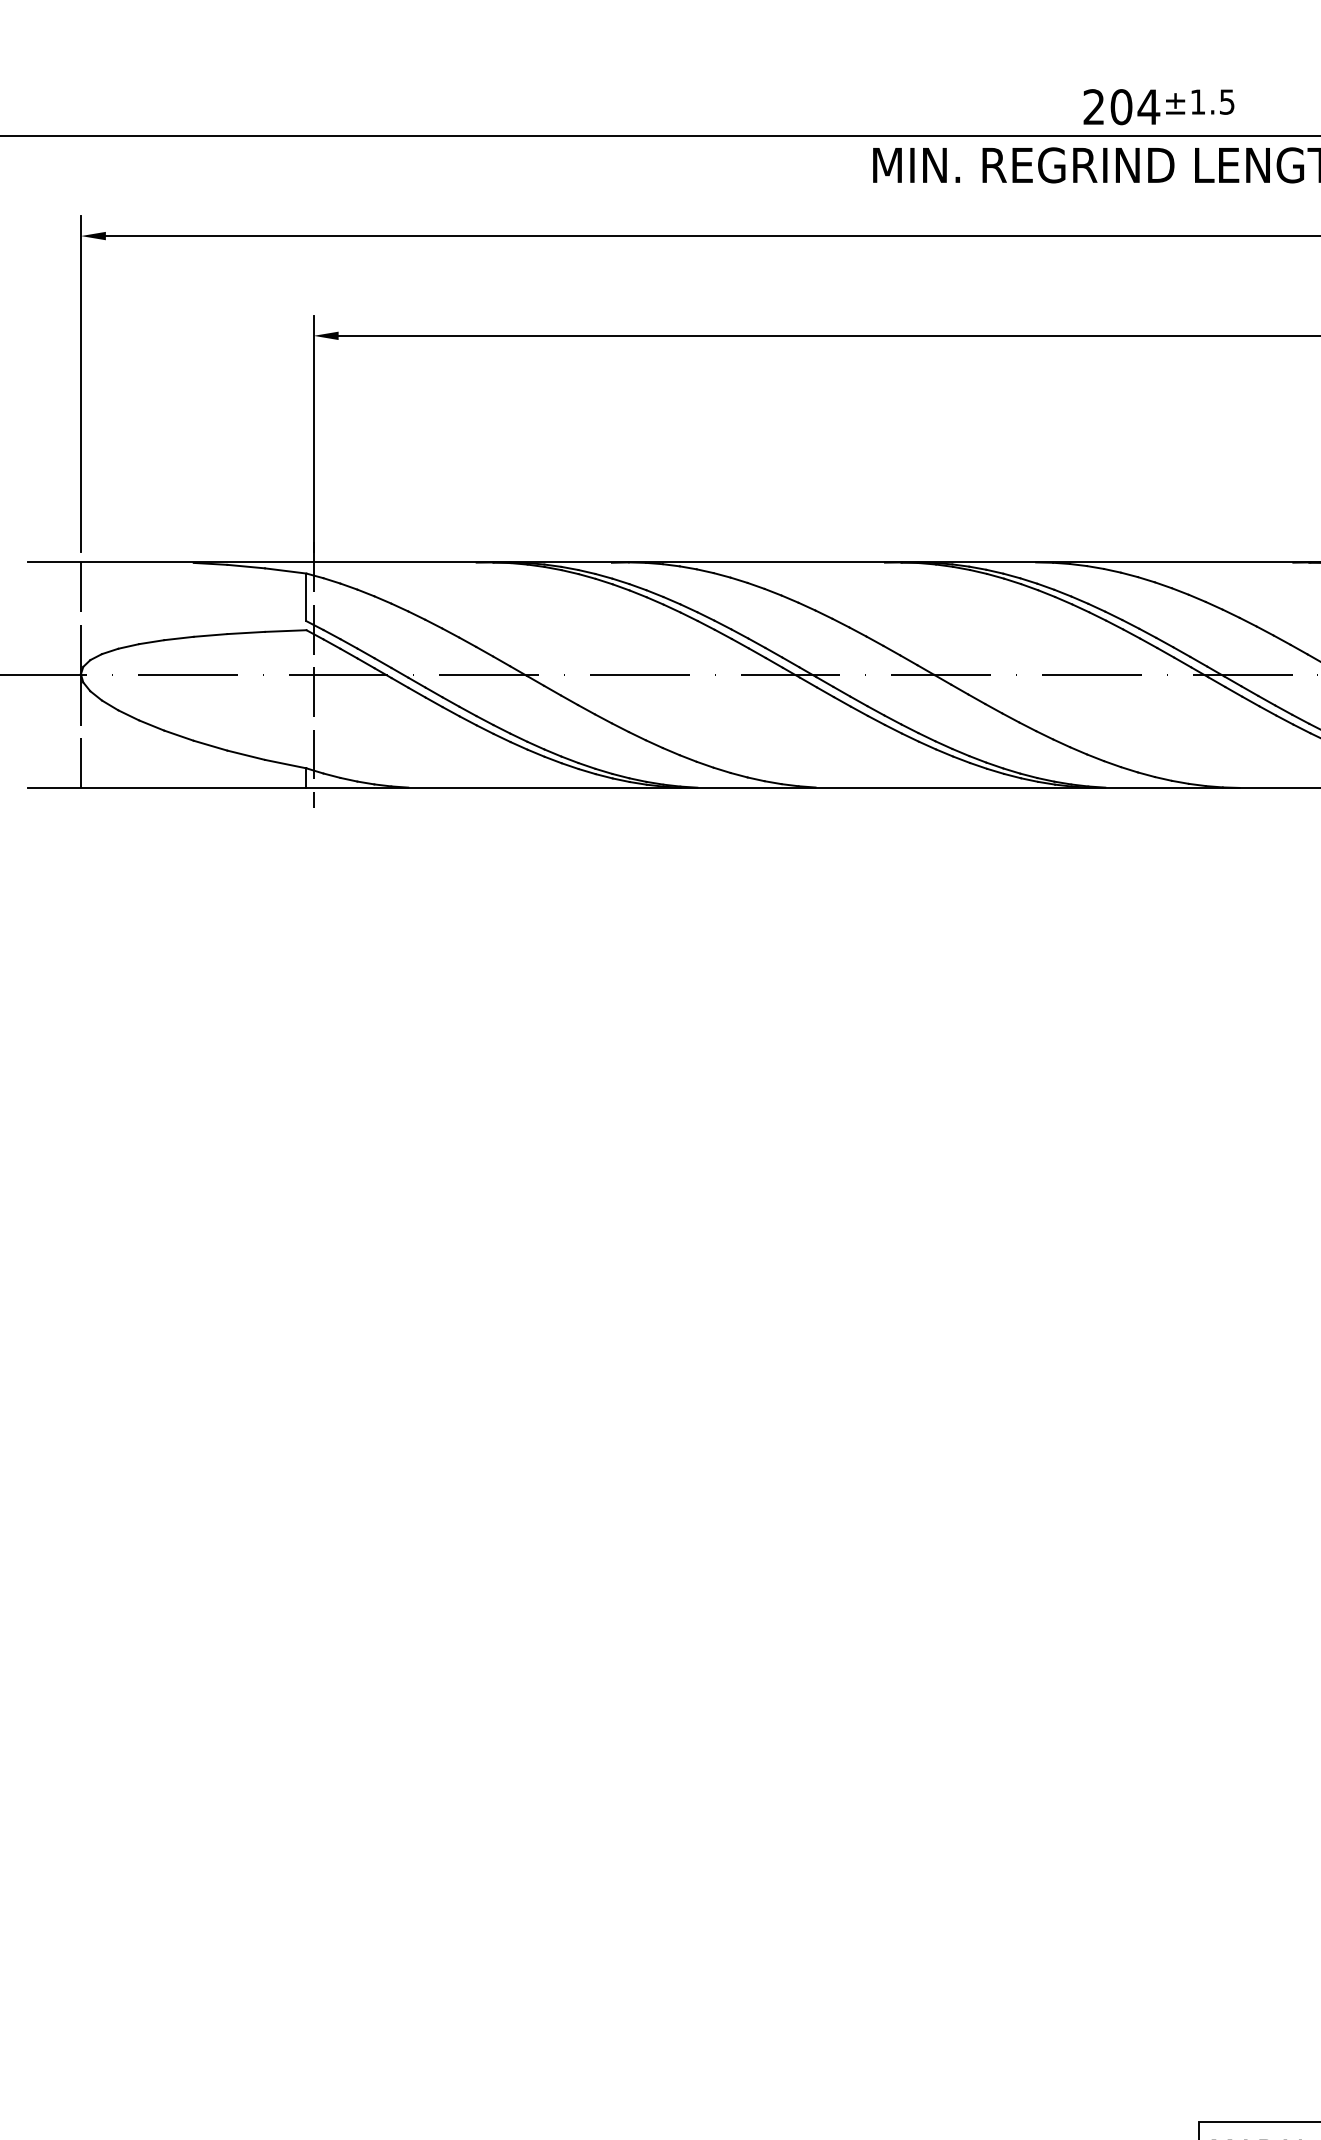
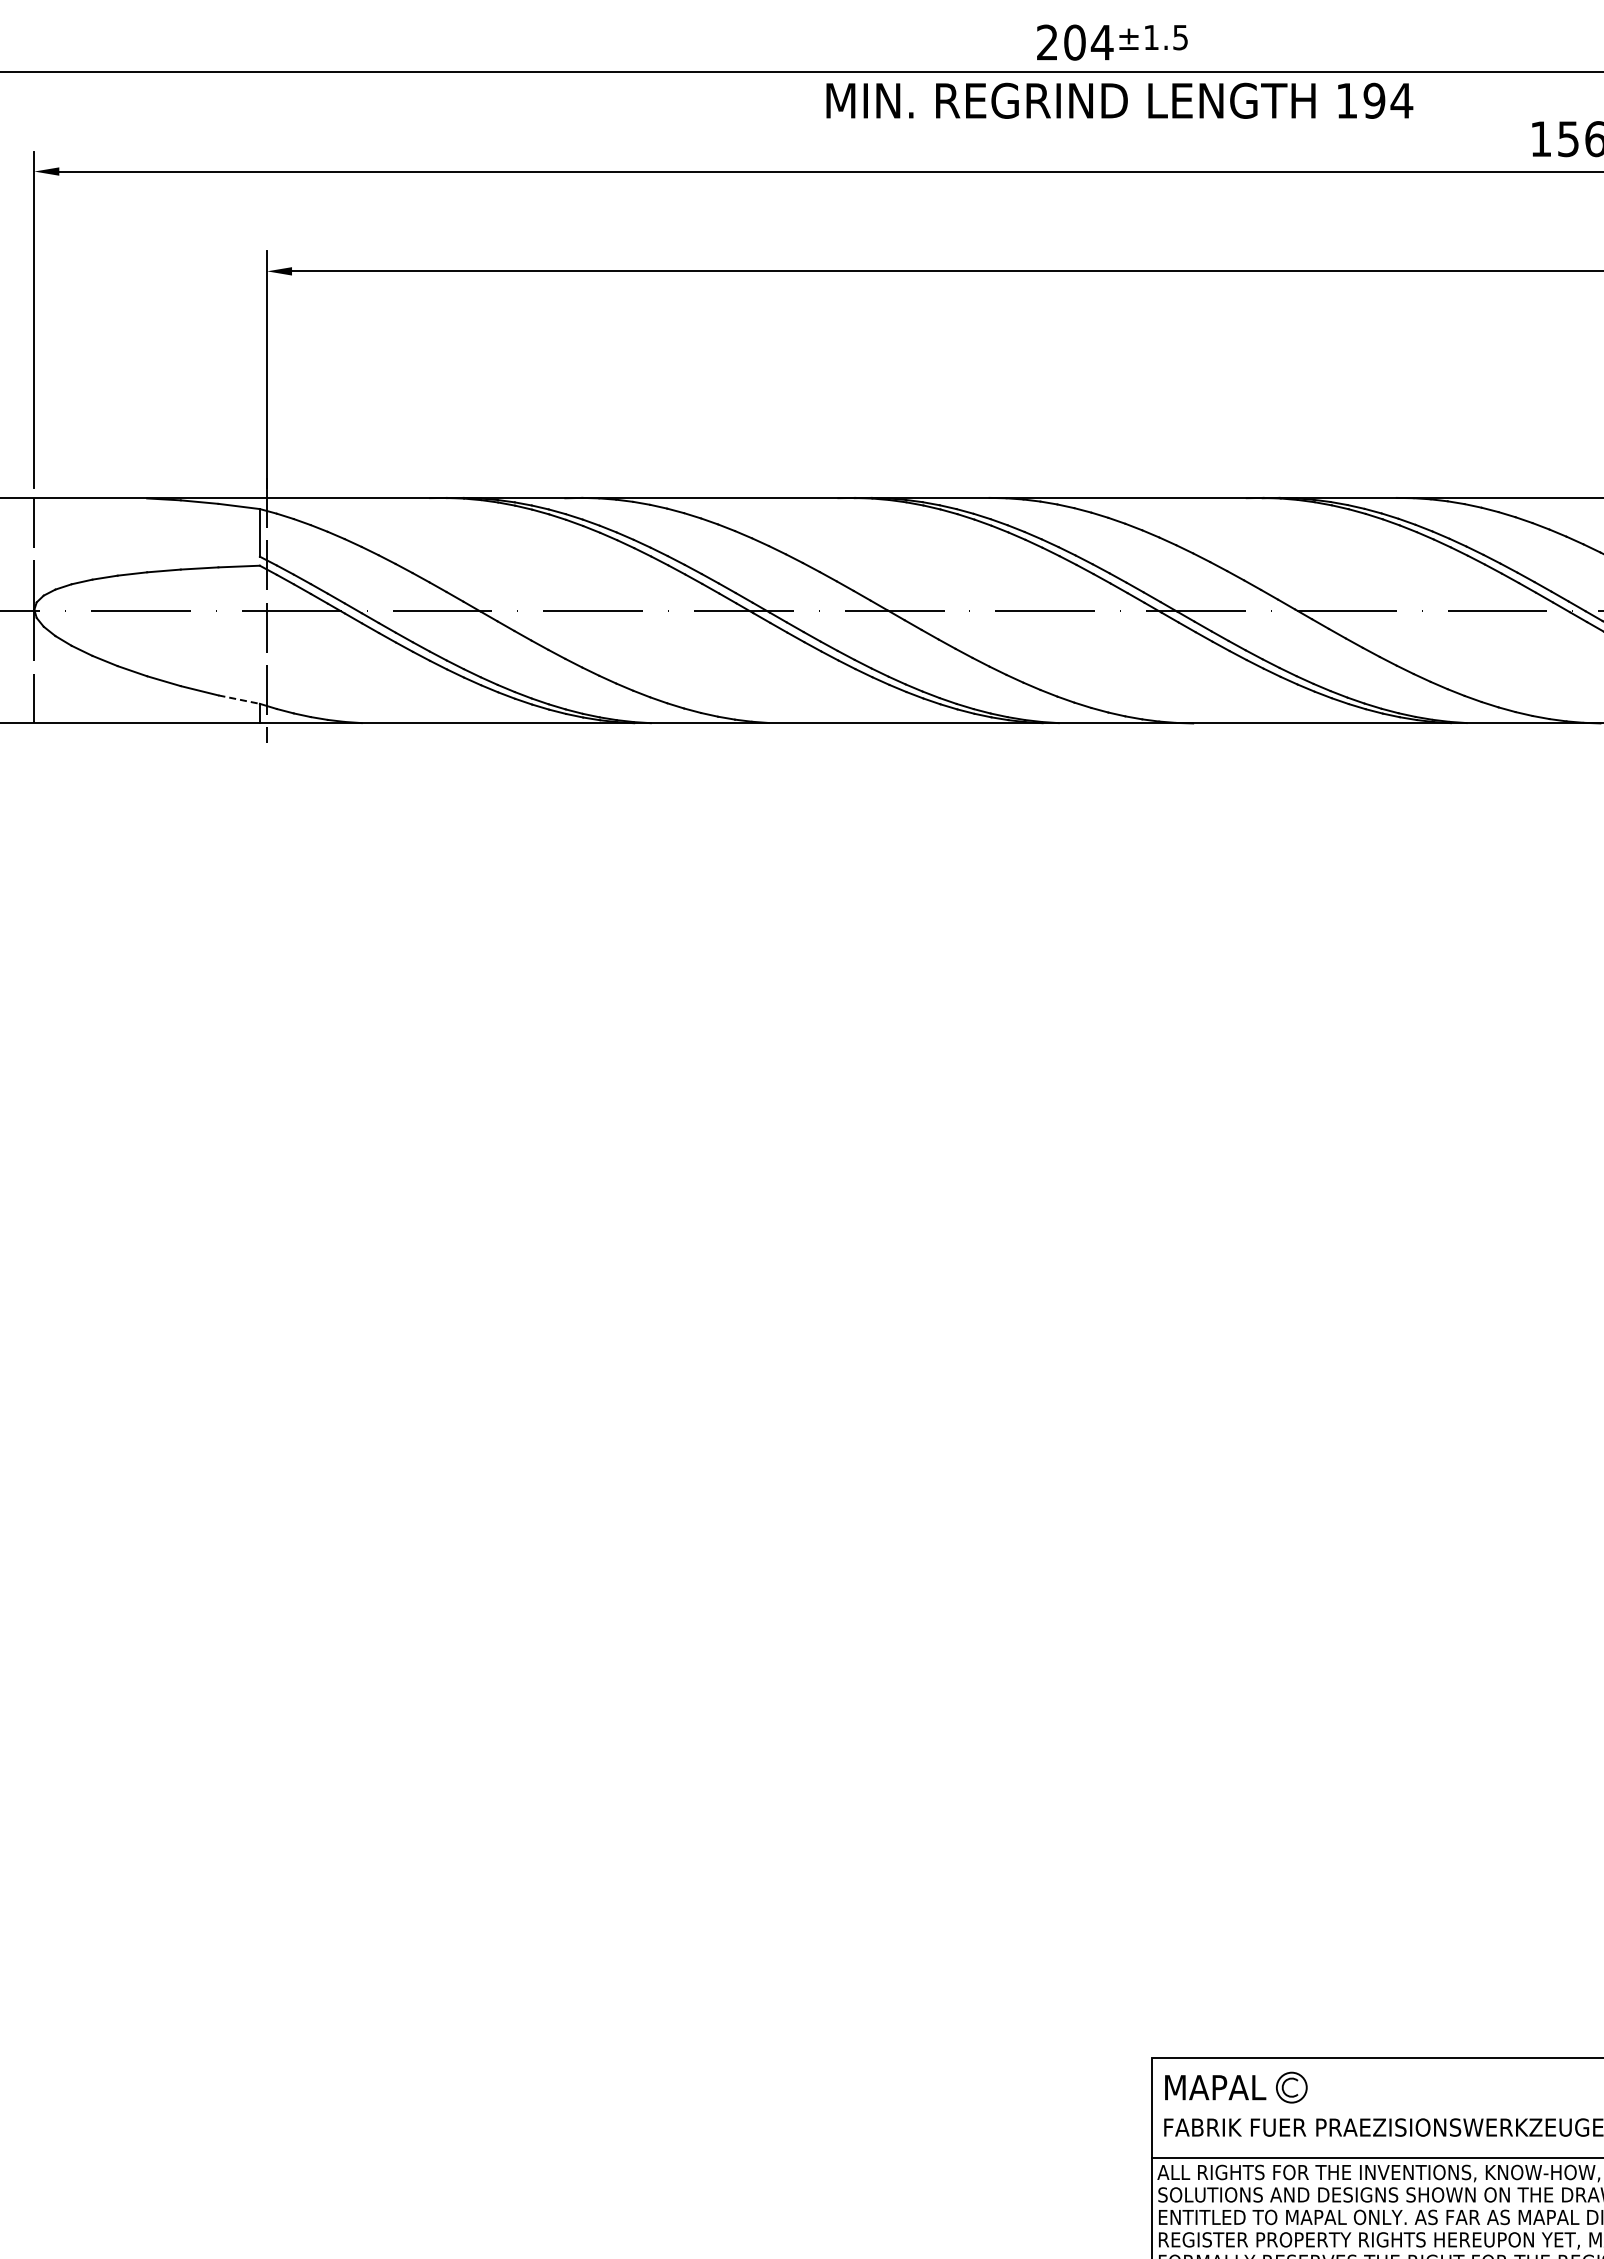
line: (286, 764) -> (239, 699), solid -> dashed

